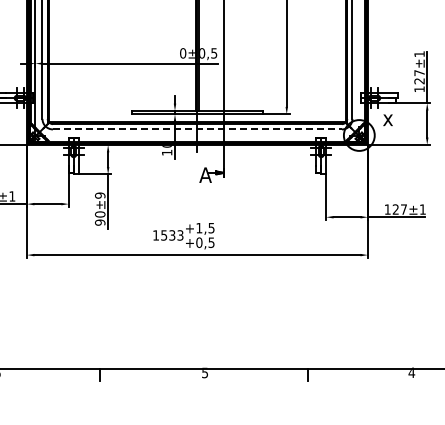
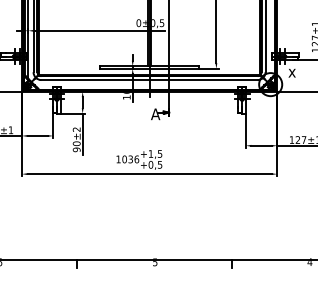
line: (197, 129) -> (149, 80), dashed -> solid
text: (100, 195) -> (76, 129), ±9 -> ±2
text: (172, 235) -> (130, 159), 1533 -> 1036

